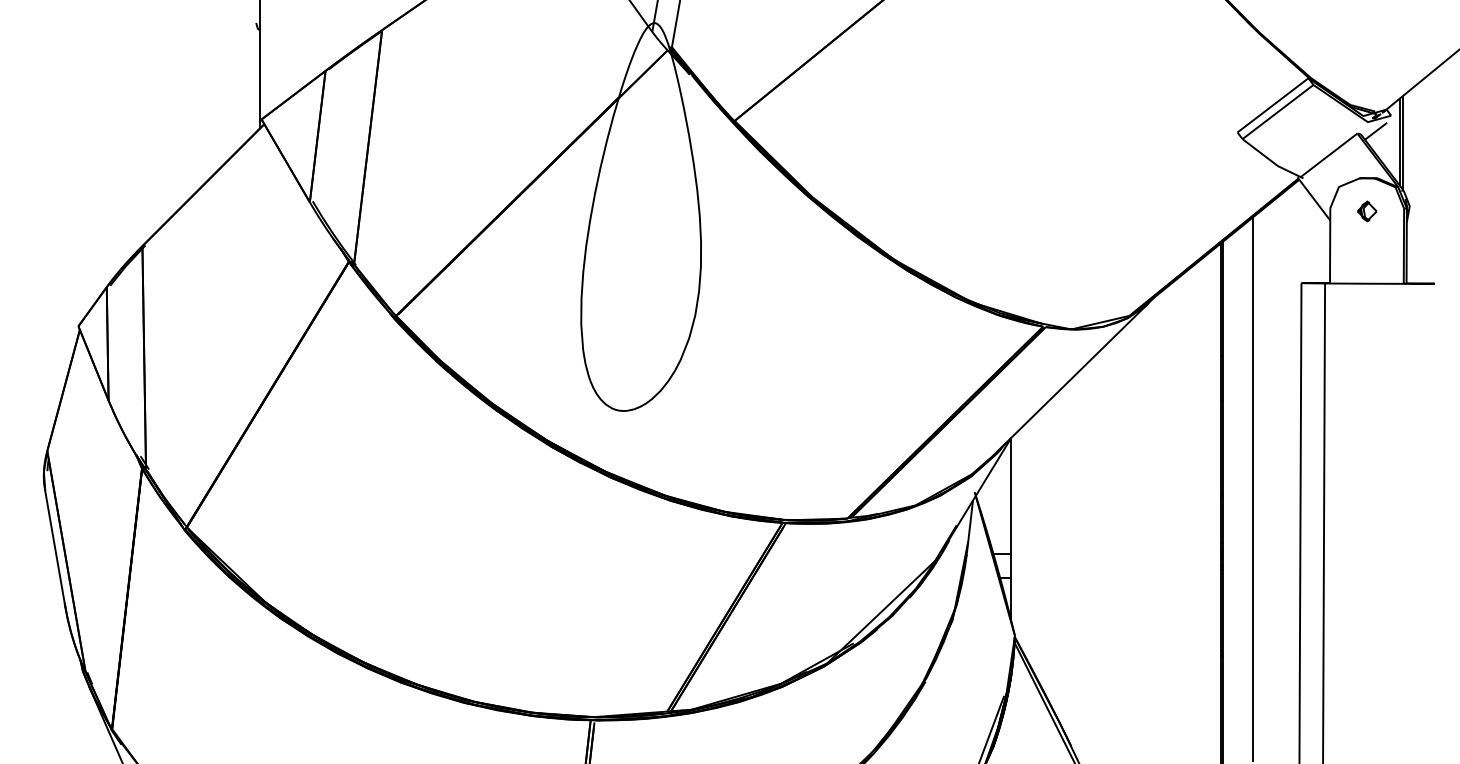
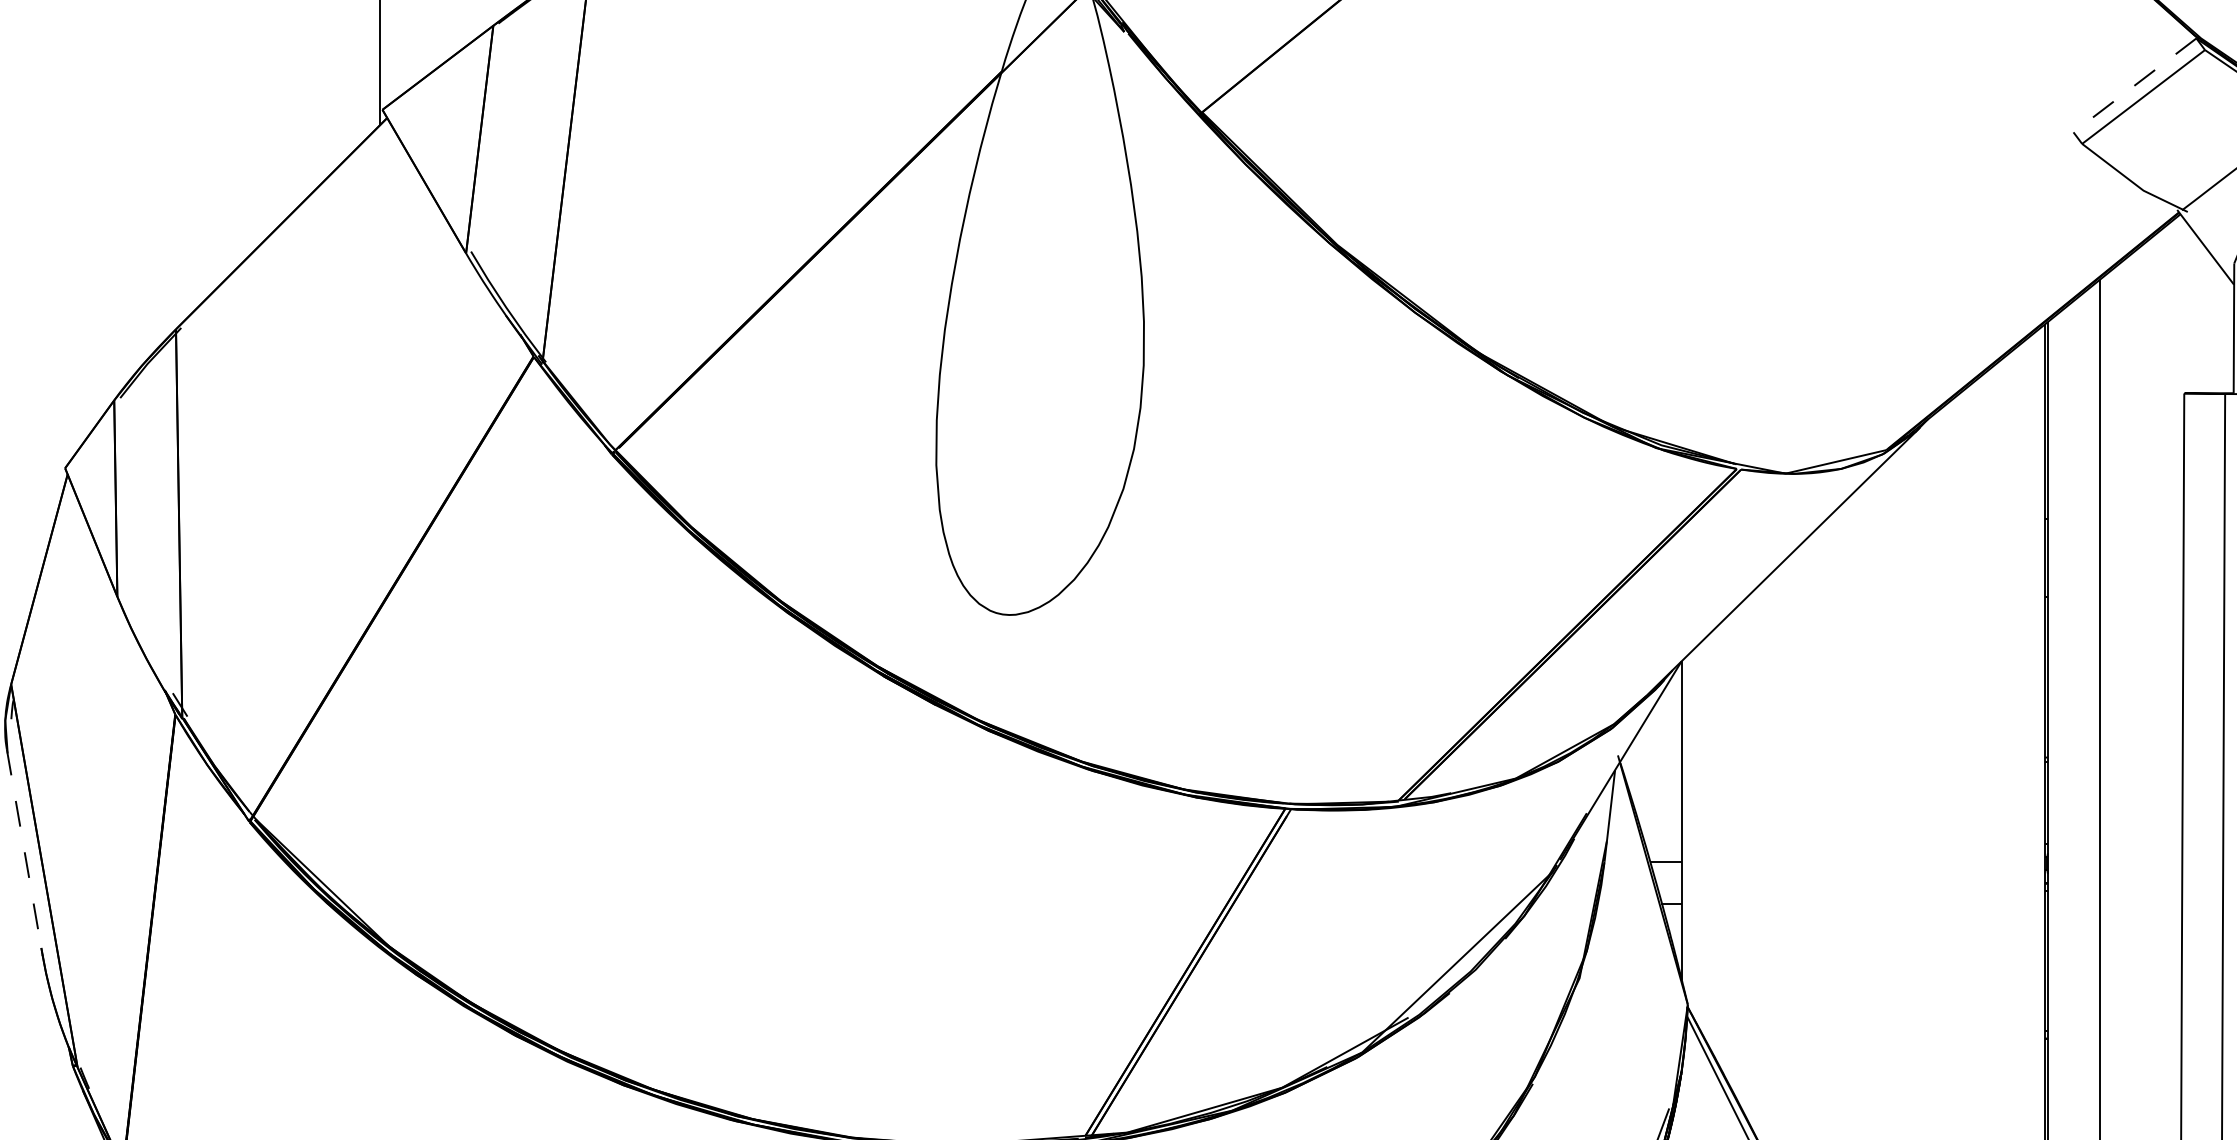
line: (1273, 105) -> (2135, 85), solid -> dashed
line: (55, 548) -> (25, 853), solid -> dashed

